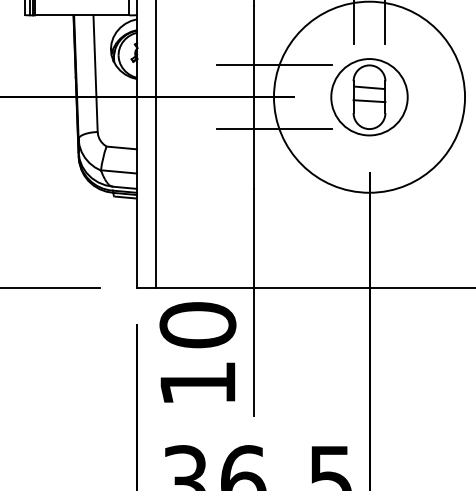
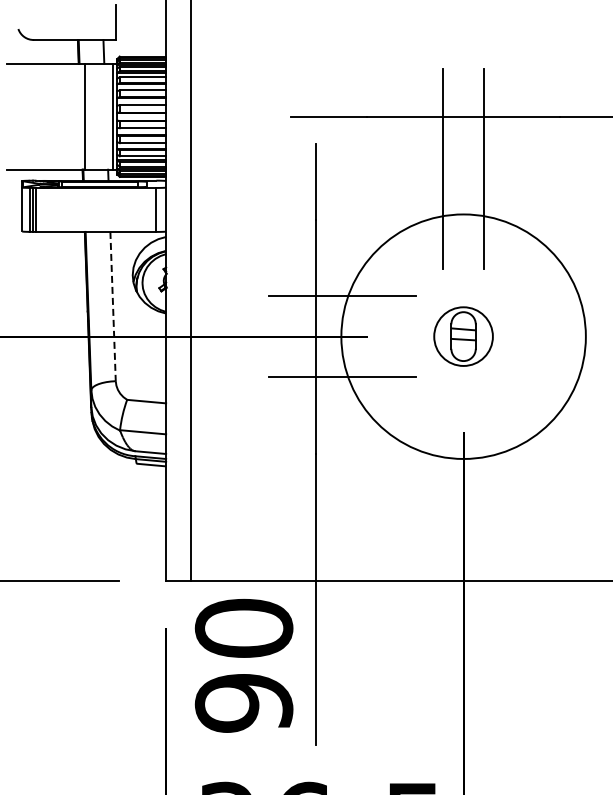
line: (95, 73) -> (113, 306), solid -> dashed
part: (369, 97) -> (463, 336), size x0.6
text: (197, 383) -> (243, 703), 10 -> 90

